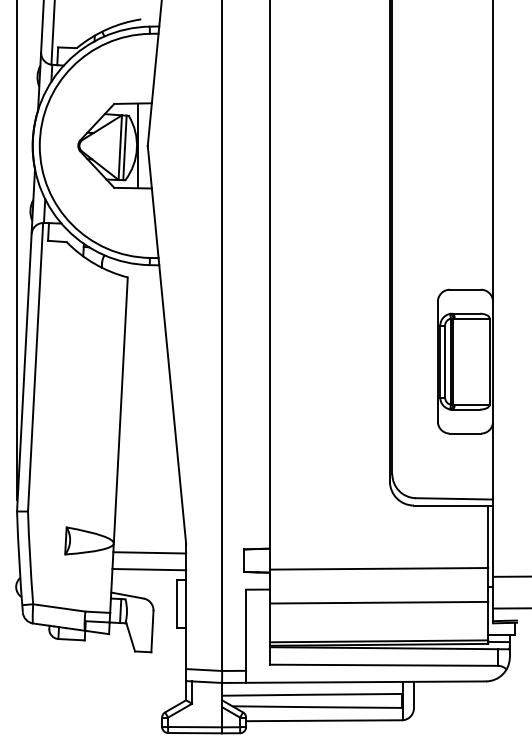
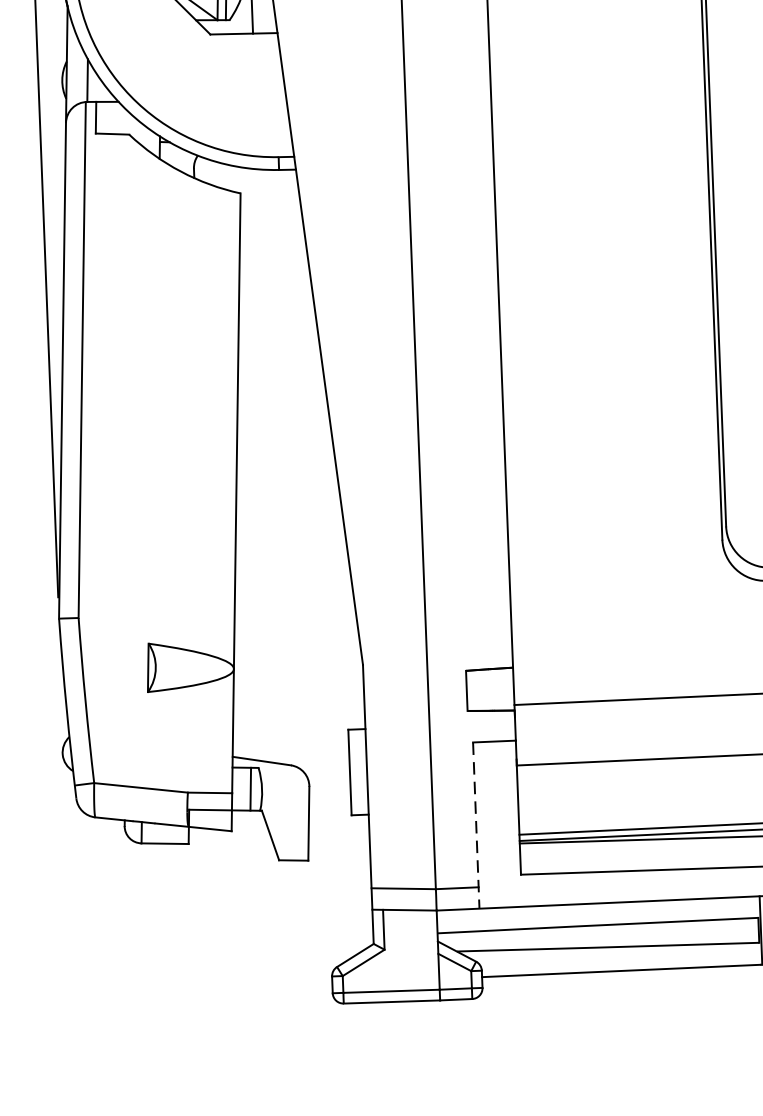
line: (149, 552) -> (298, 682), removed
line: (149, 569) -> (299, 713), removed
line: (246, 636) -> (477, 825), solid -> dashed

